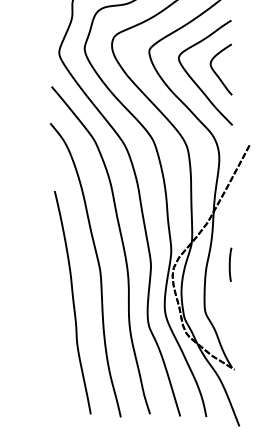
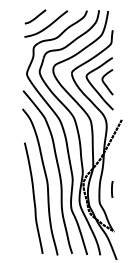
line: (230, 264) -> (112, 189), moved

